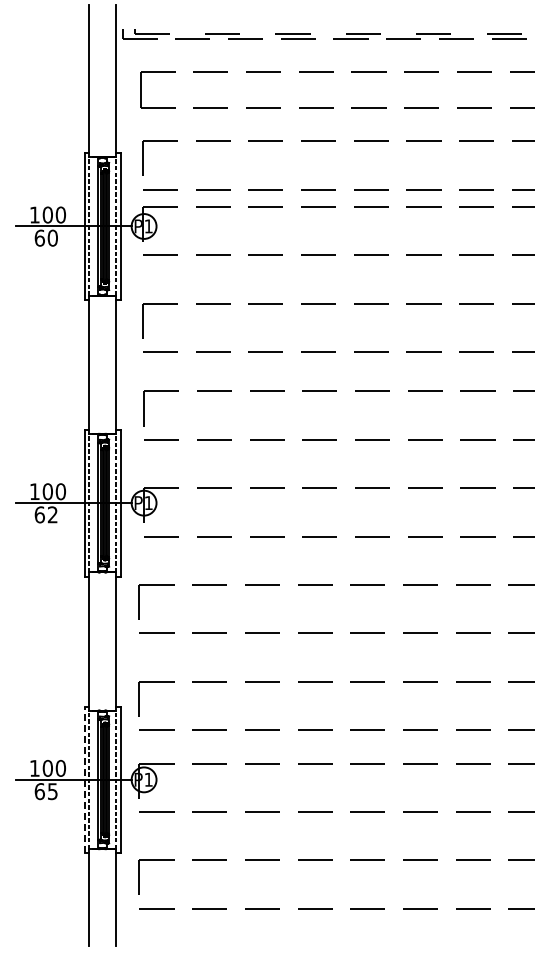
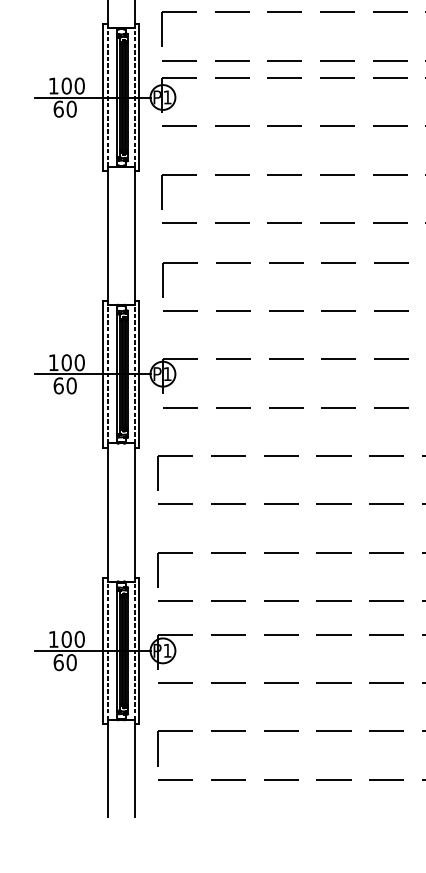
text: (52, 514) -> (71, 385), 62 -> 60
line: (84, 779) -> (103, 650), dashed -> solid
text: (52, 791) -> (71, 662), 65 -> 60

